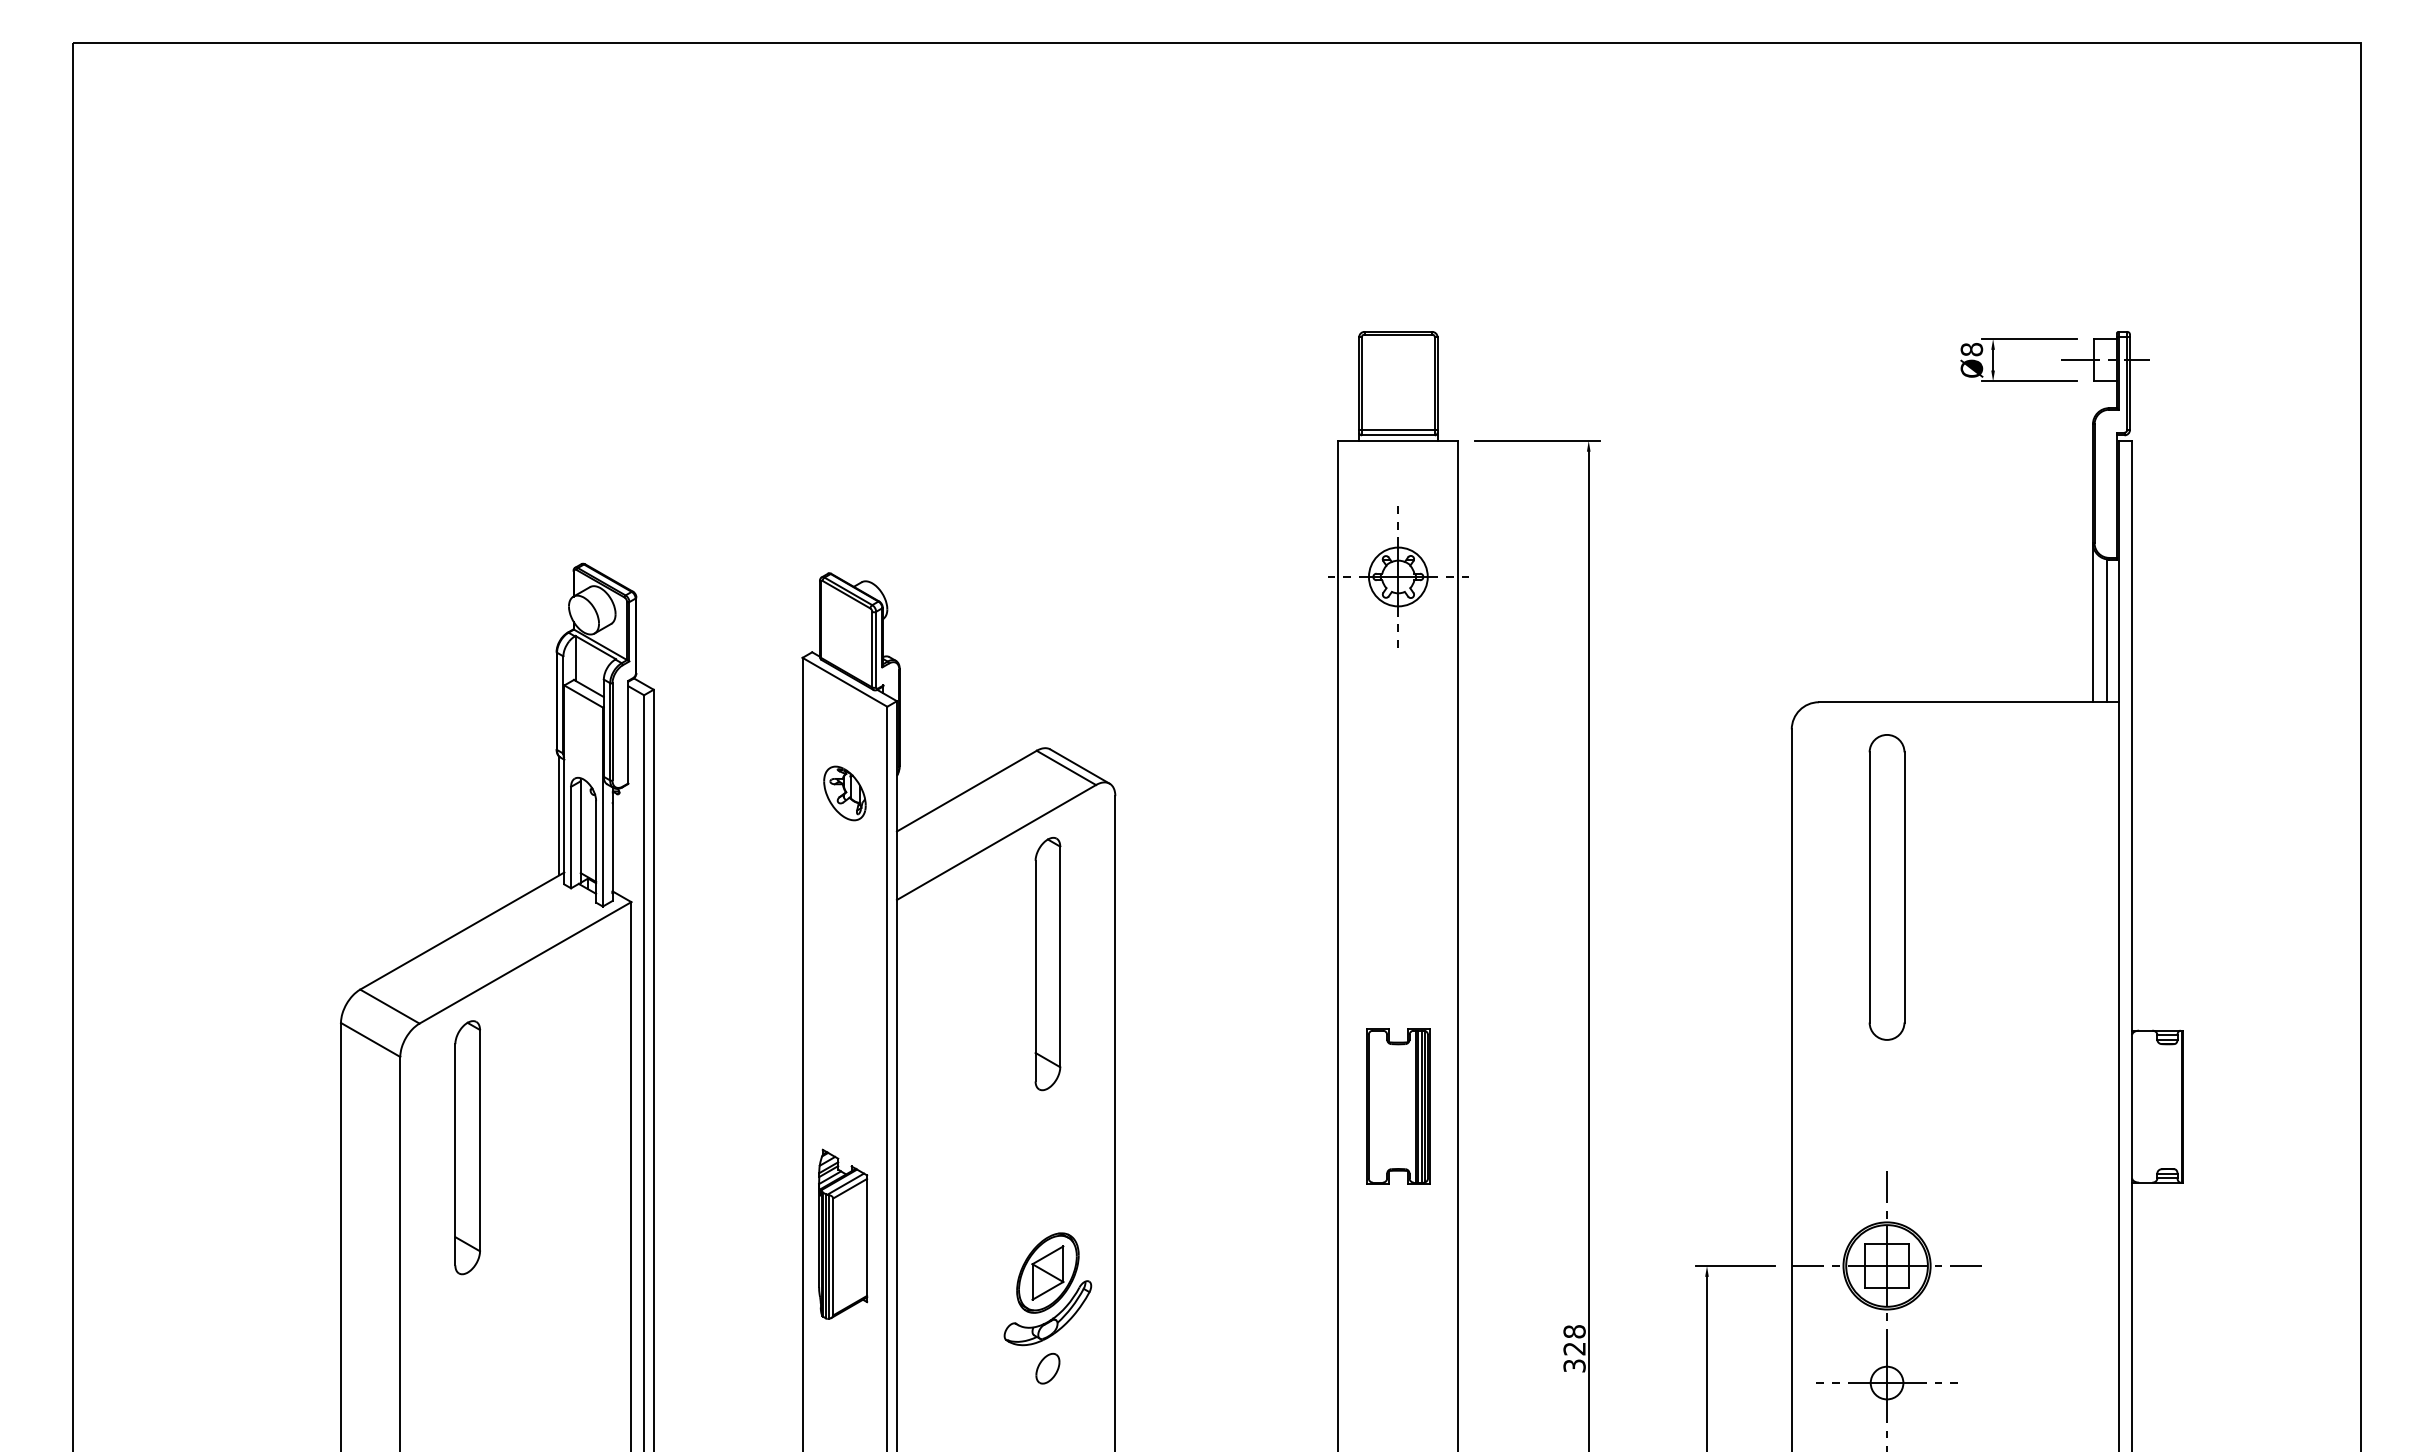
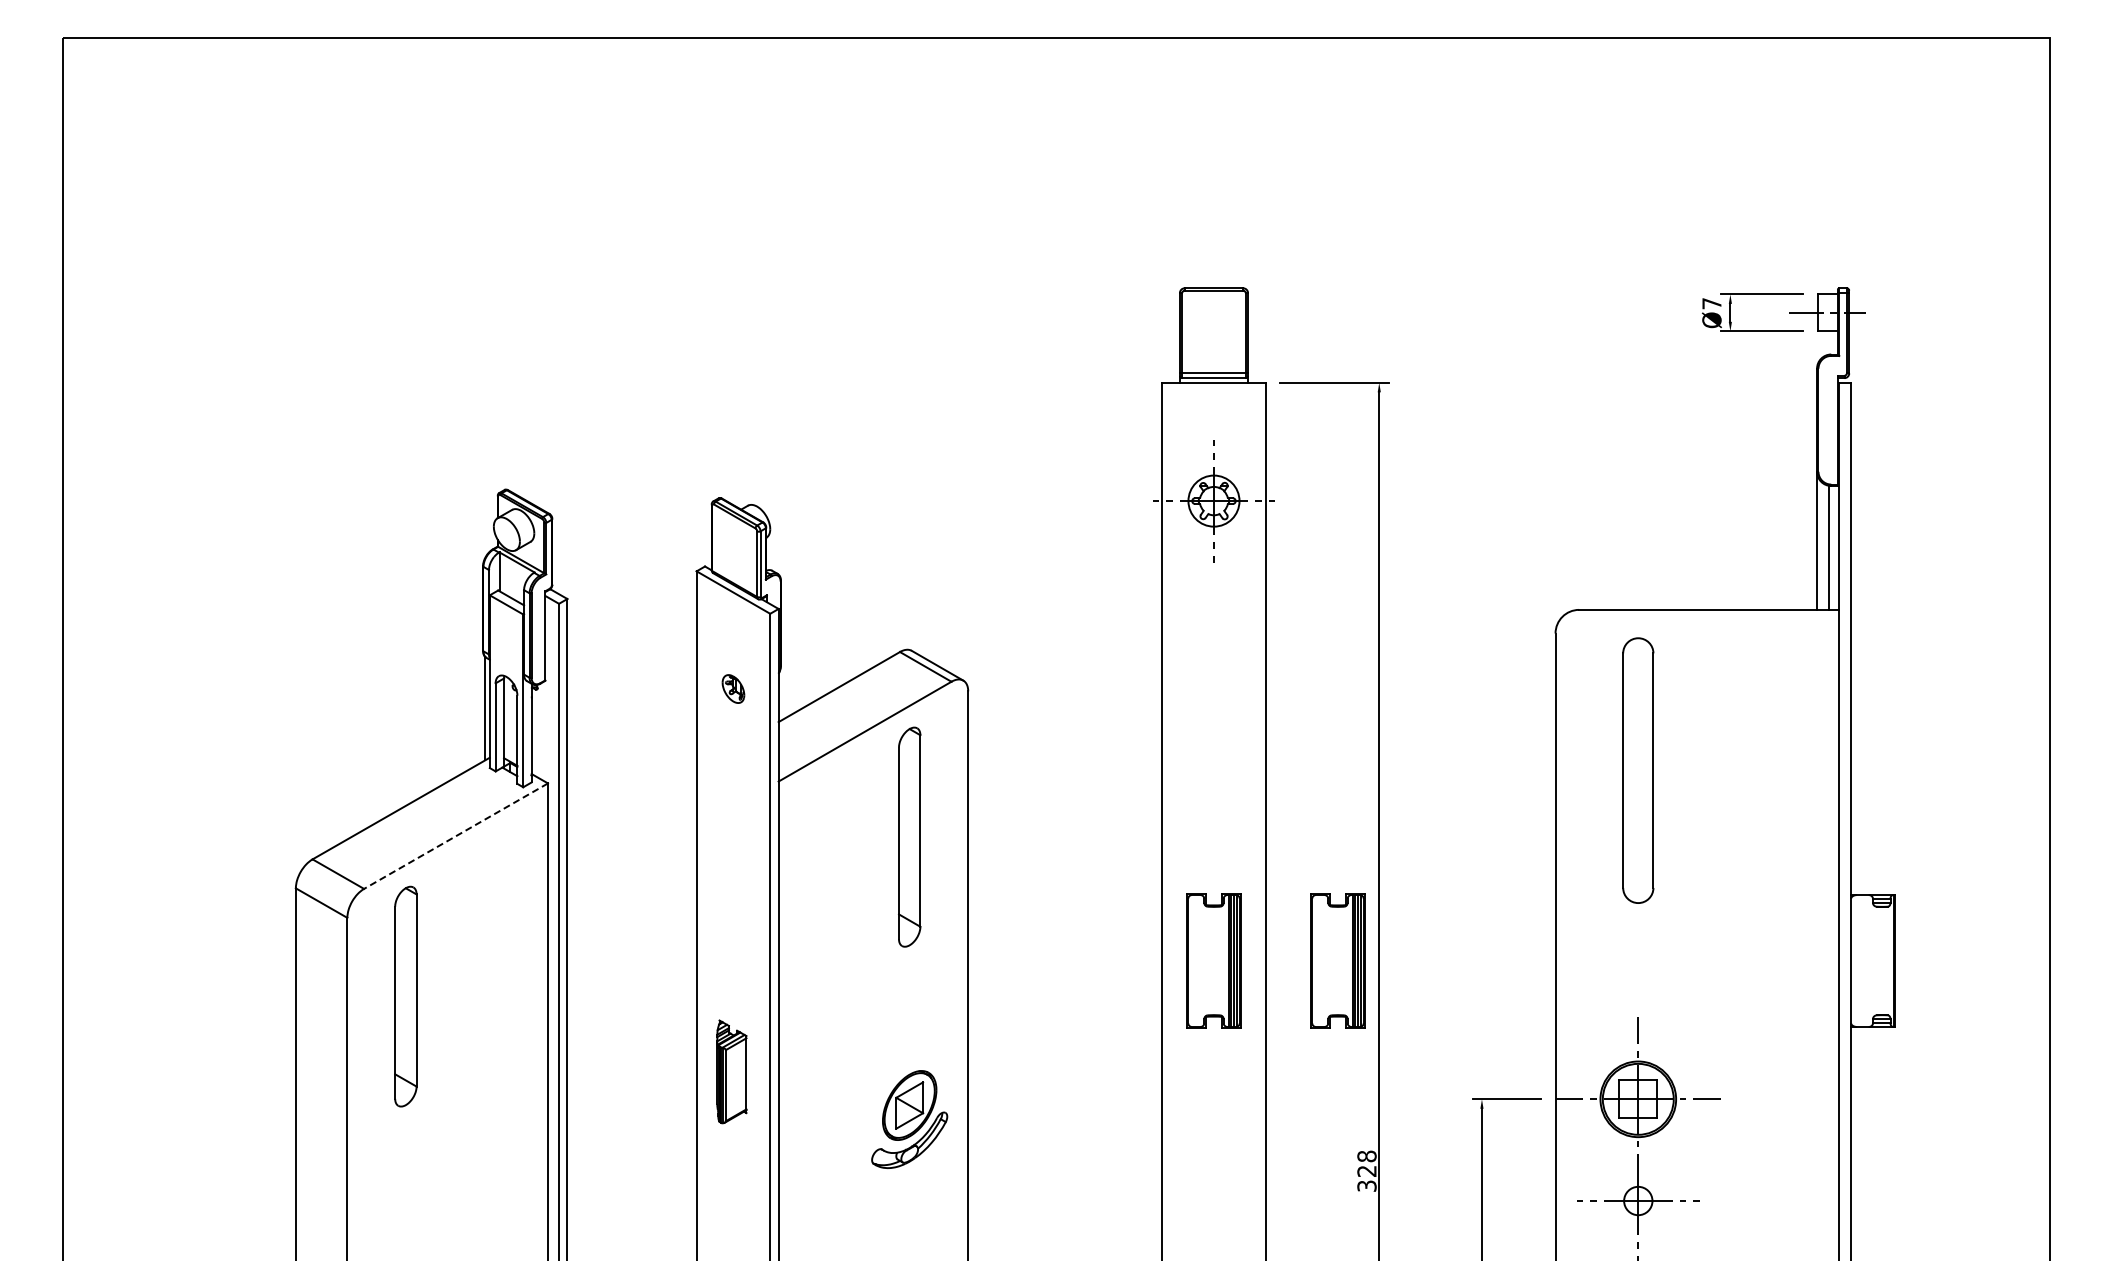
text: (1971, 349) -> (1711, 303), Ø8 -> Ø7
part: (845, 792) -> (733, 688), size x0.6
line: (524, 963) -> (455, 836), solid -> dashed
part: (1540, 1106) -> (1337, 960), added
part: (842, 1233) -> (731, 1071), size x0.7
part: (1047, 1368) -> (909, 1188), removed

